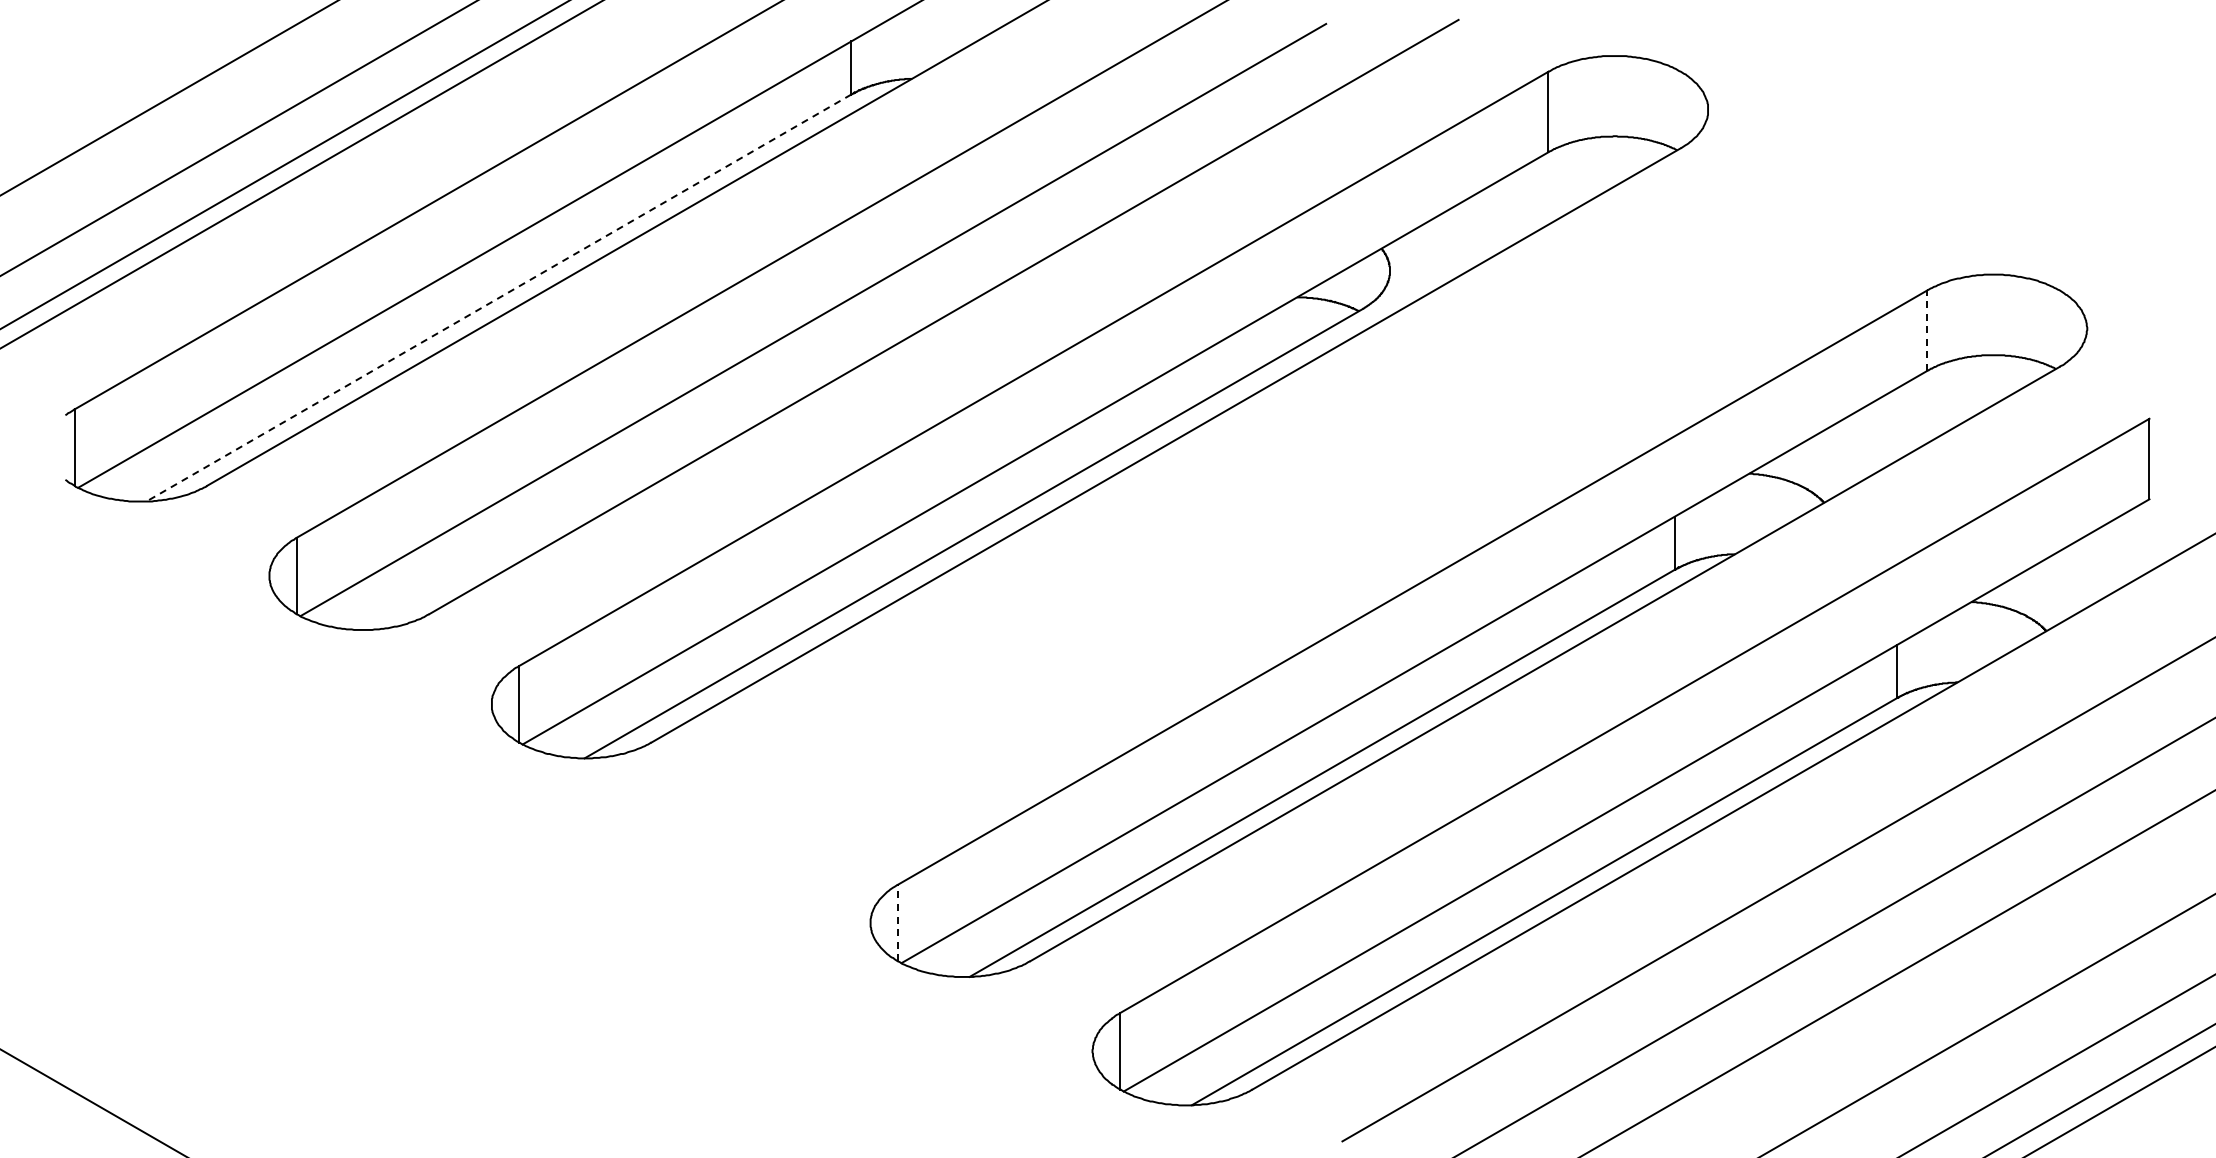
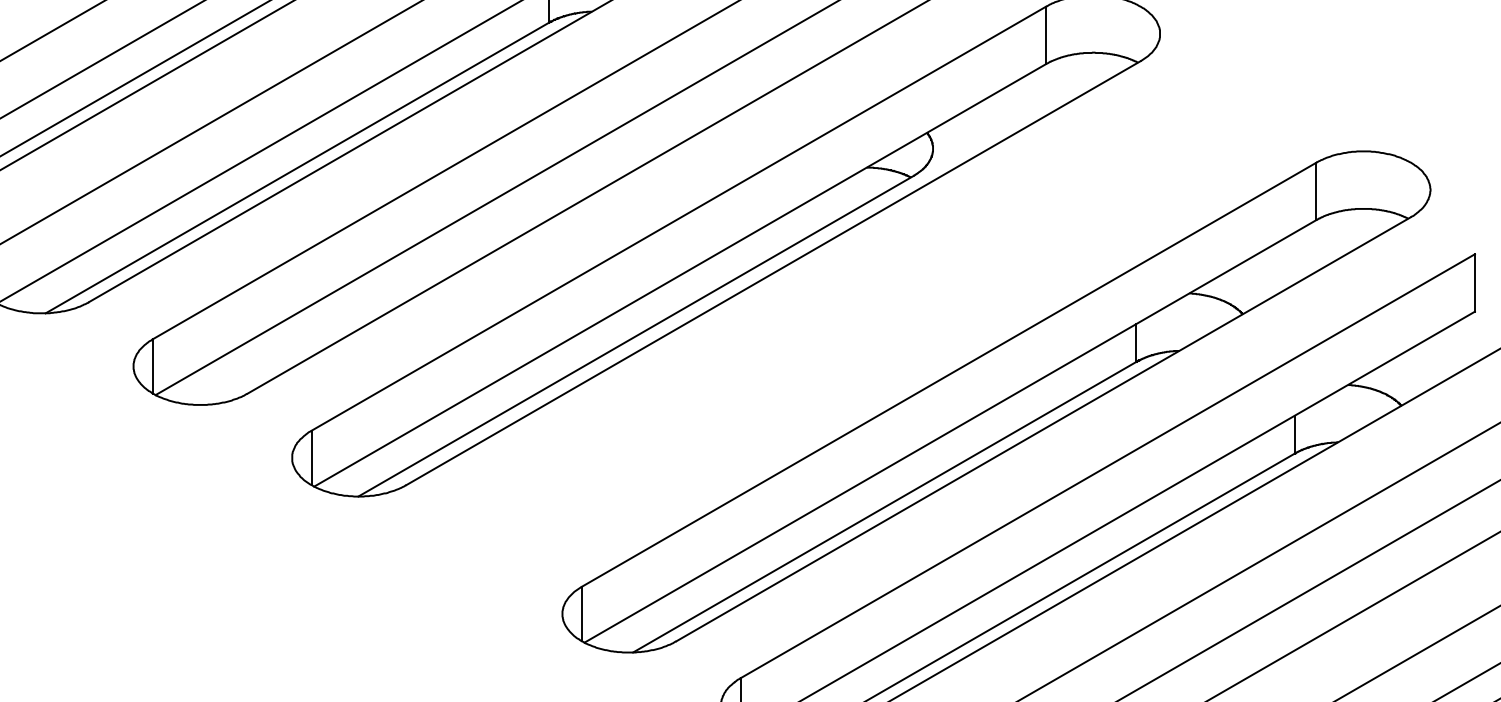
line: (498, 298) -> (296, 168), dashed -> solid
line: (1927, 330) -> (1316, 191), dashed -> solid
line: (897, 922) -> (581, 613), dashed -> solid

